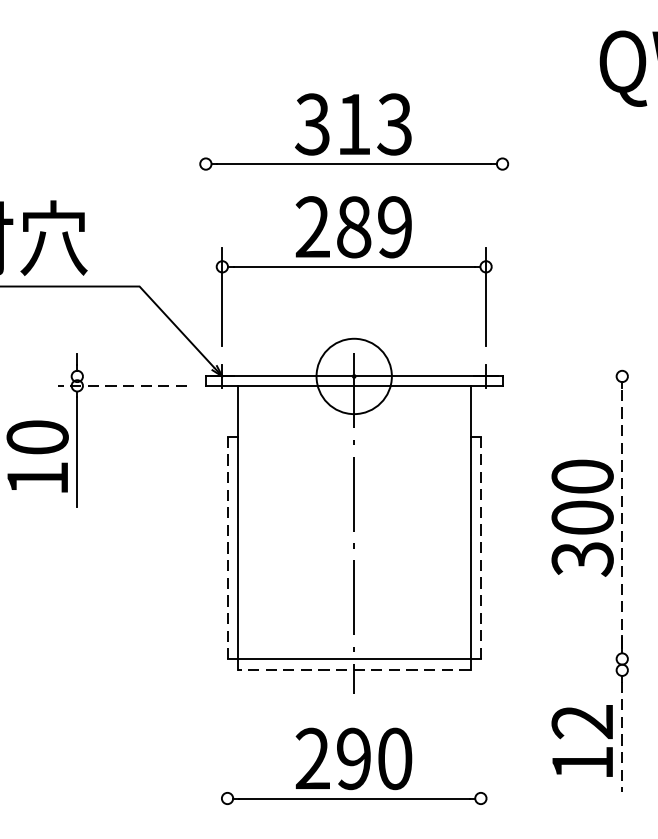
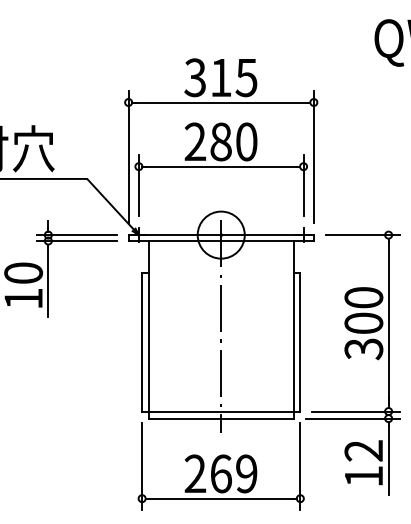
text: (394, 124) -> (246, 77), 313 -> 315
text: (394, 226) -> (246, 141), 289 -> 280
line: (205, 250) -> (128, 156), added
line: (501, 250) -> (313, 156), added
line: (122, 377) -> (76, 235), added
line: (580, 377) -> (362, 235), added
line: (122, 386) -> (76, 241), dashed -> solid
line: (622, 516) -> (388, 322), dashed -> solid
line: (481, 546) -> (300, 341), dashed -> solid
line: (228, 548) -> (142, 342), dashed -> solid
line: (570, 658) -> (356, 411), added
line: (354, 670) -> (221, 418), dashed -> solid
line: (564, 670) -> (352, 418), added
line: (622, 737) -> (388, 460), dashed -> solid
line: (228, 747) -> (142, 466), added
line: (481, 747) -> (300, 466), added
text: (373, 758) -> (233, 473), 290 -> 269

